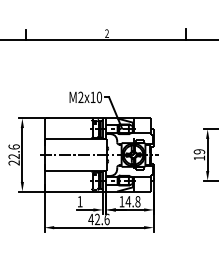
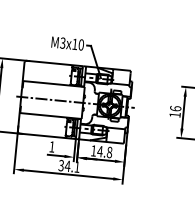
text: (80, 97) -> (62, 43), M2x10 -> M3x10
text: (199, 151) -> (175, 108), 19 -> 16
text: (98, 219) -> (68, 166), 42.6 -> 34.1

